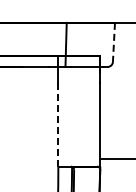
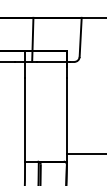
line: (113, 42) -> (80, 37), dashed -> solid
line: (58, 124) -> (25, 119), dashed -> solid

